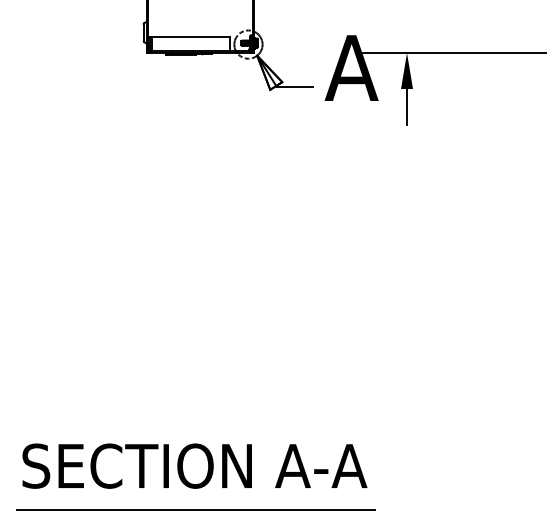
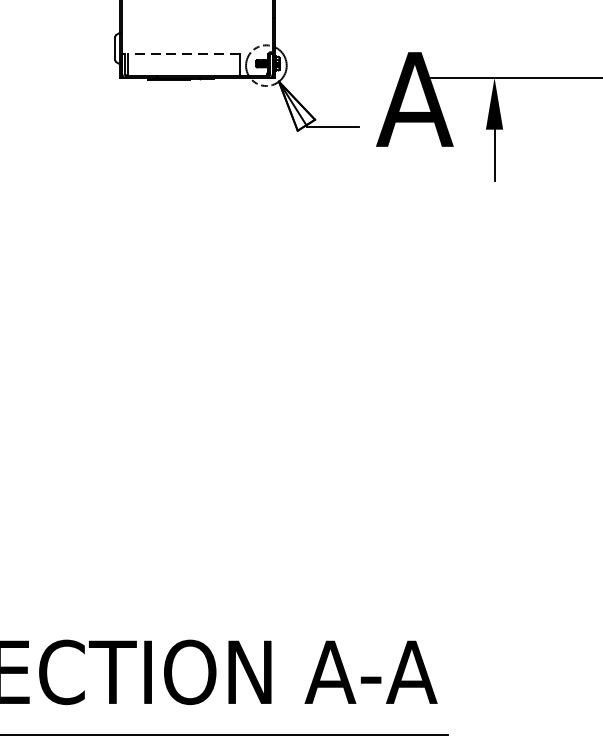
line: (191, 36) -> (184, 54), solid -> dashed

